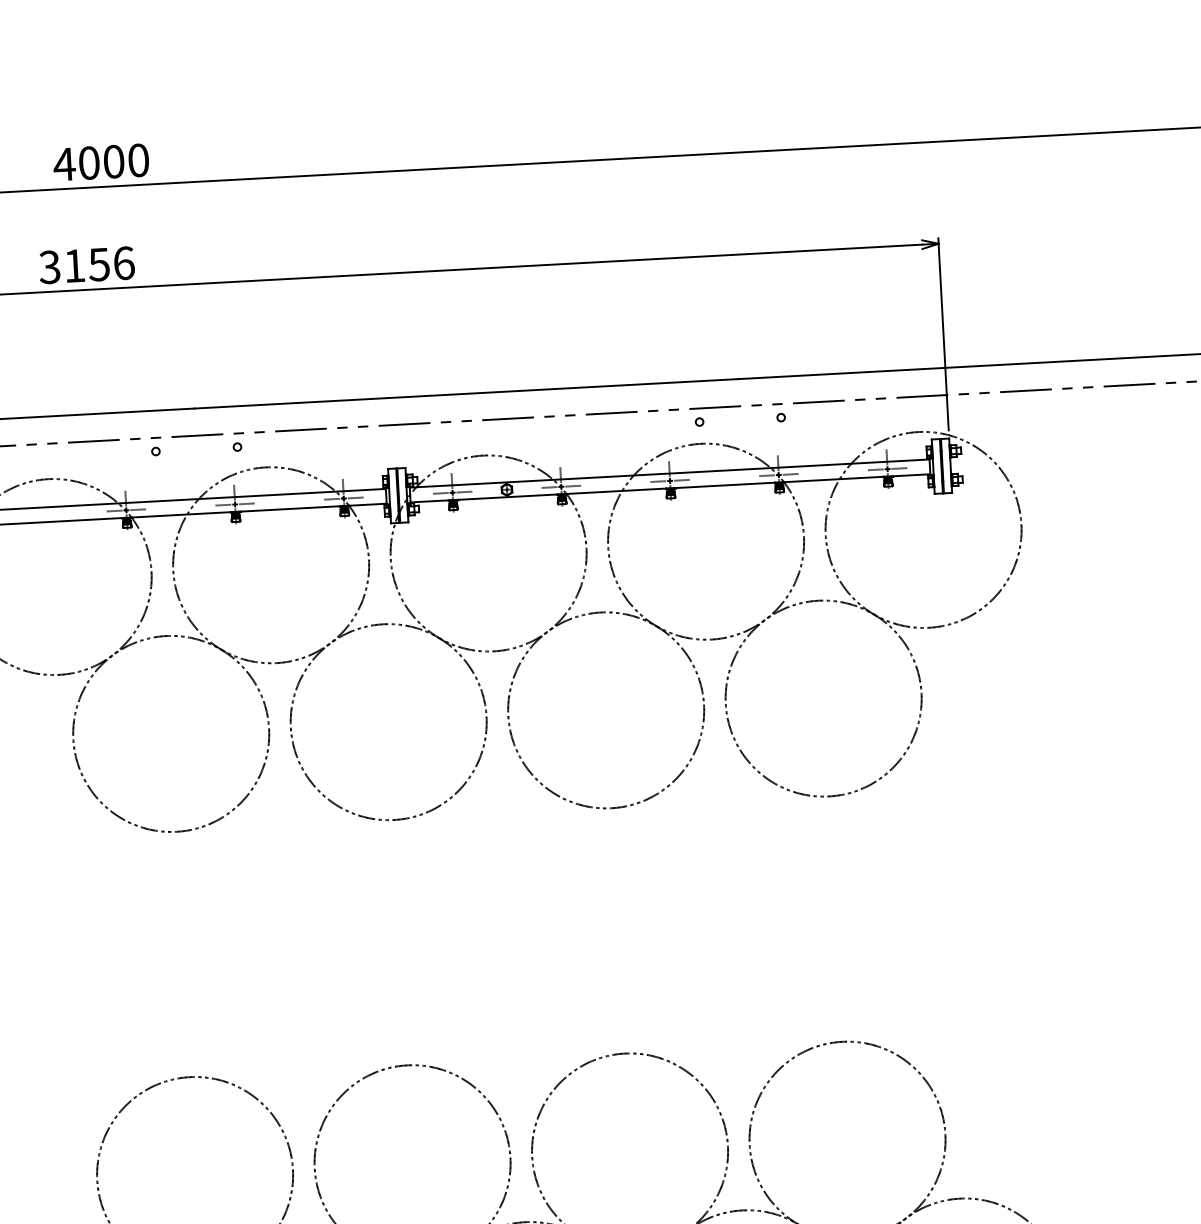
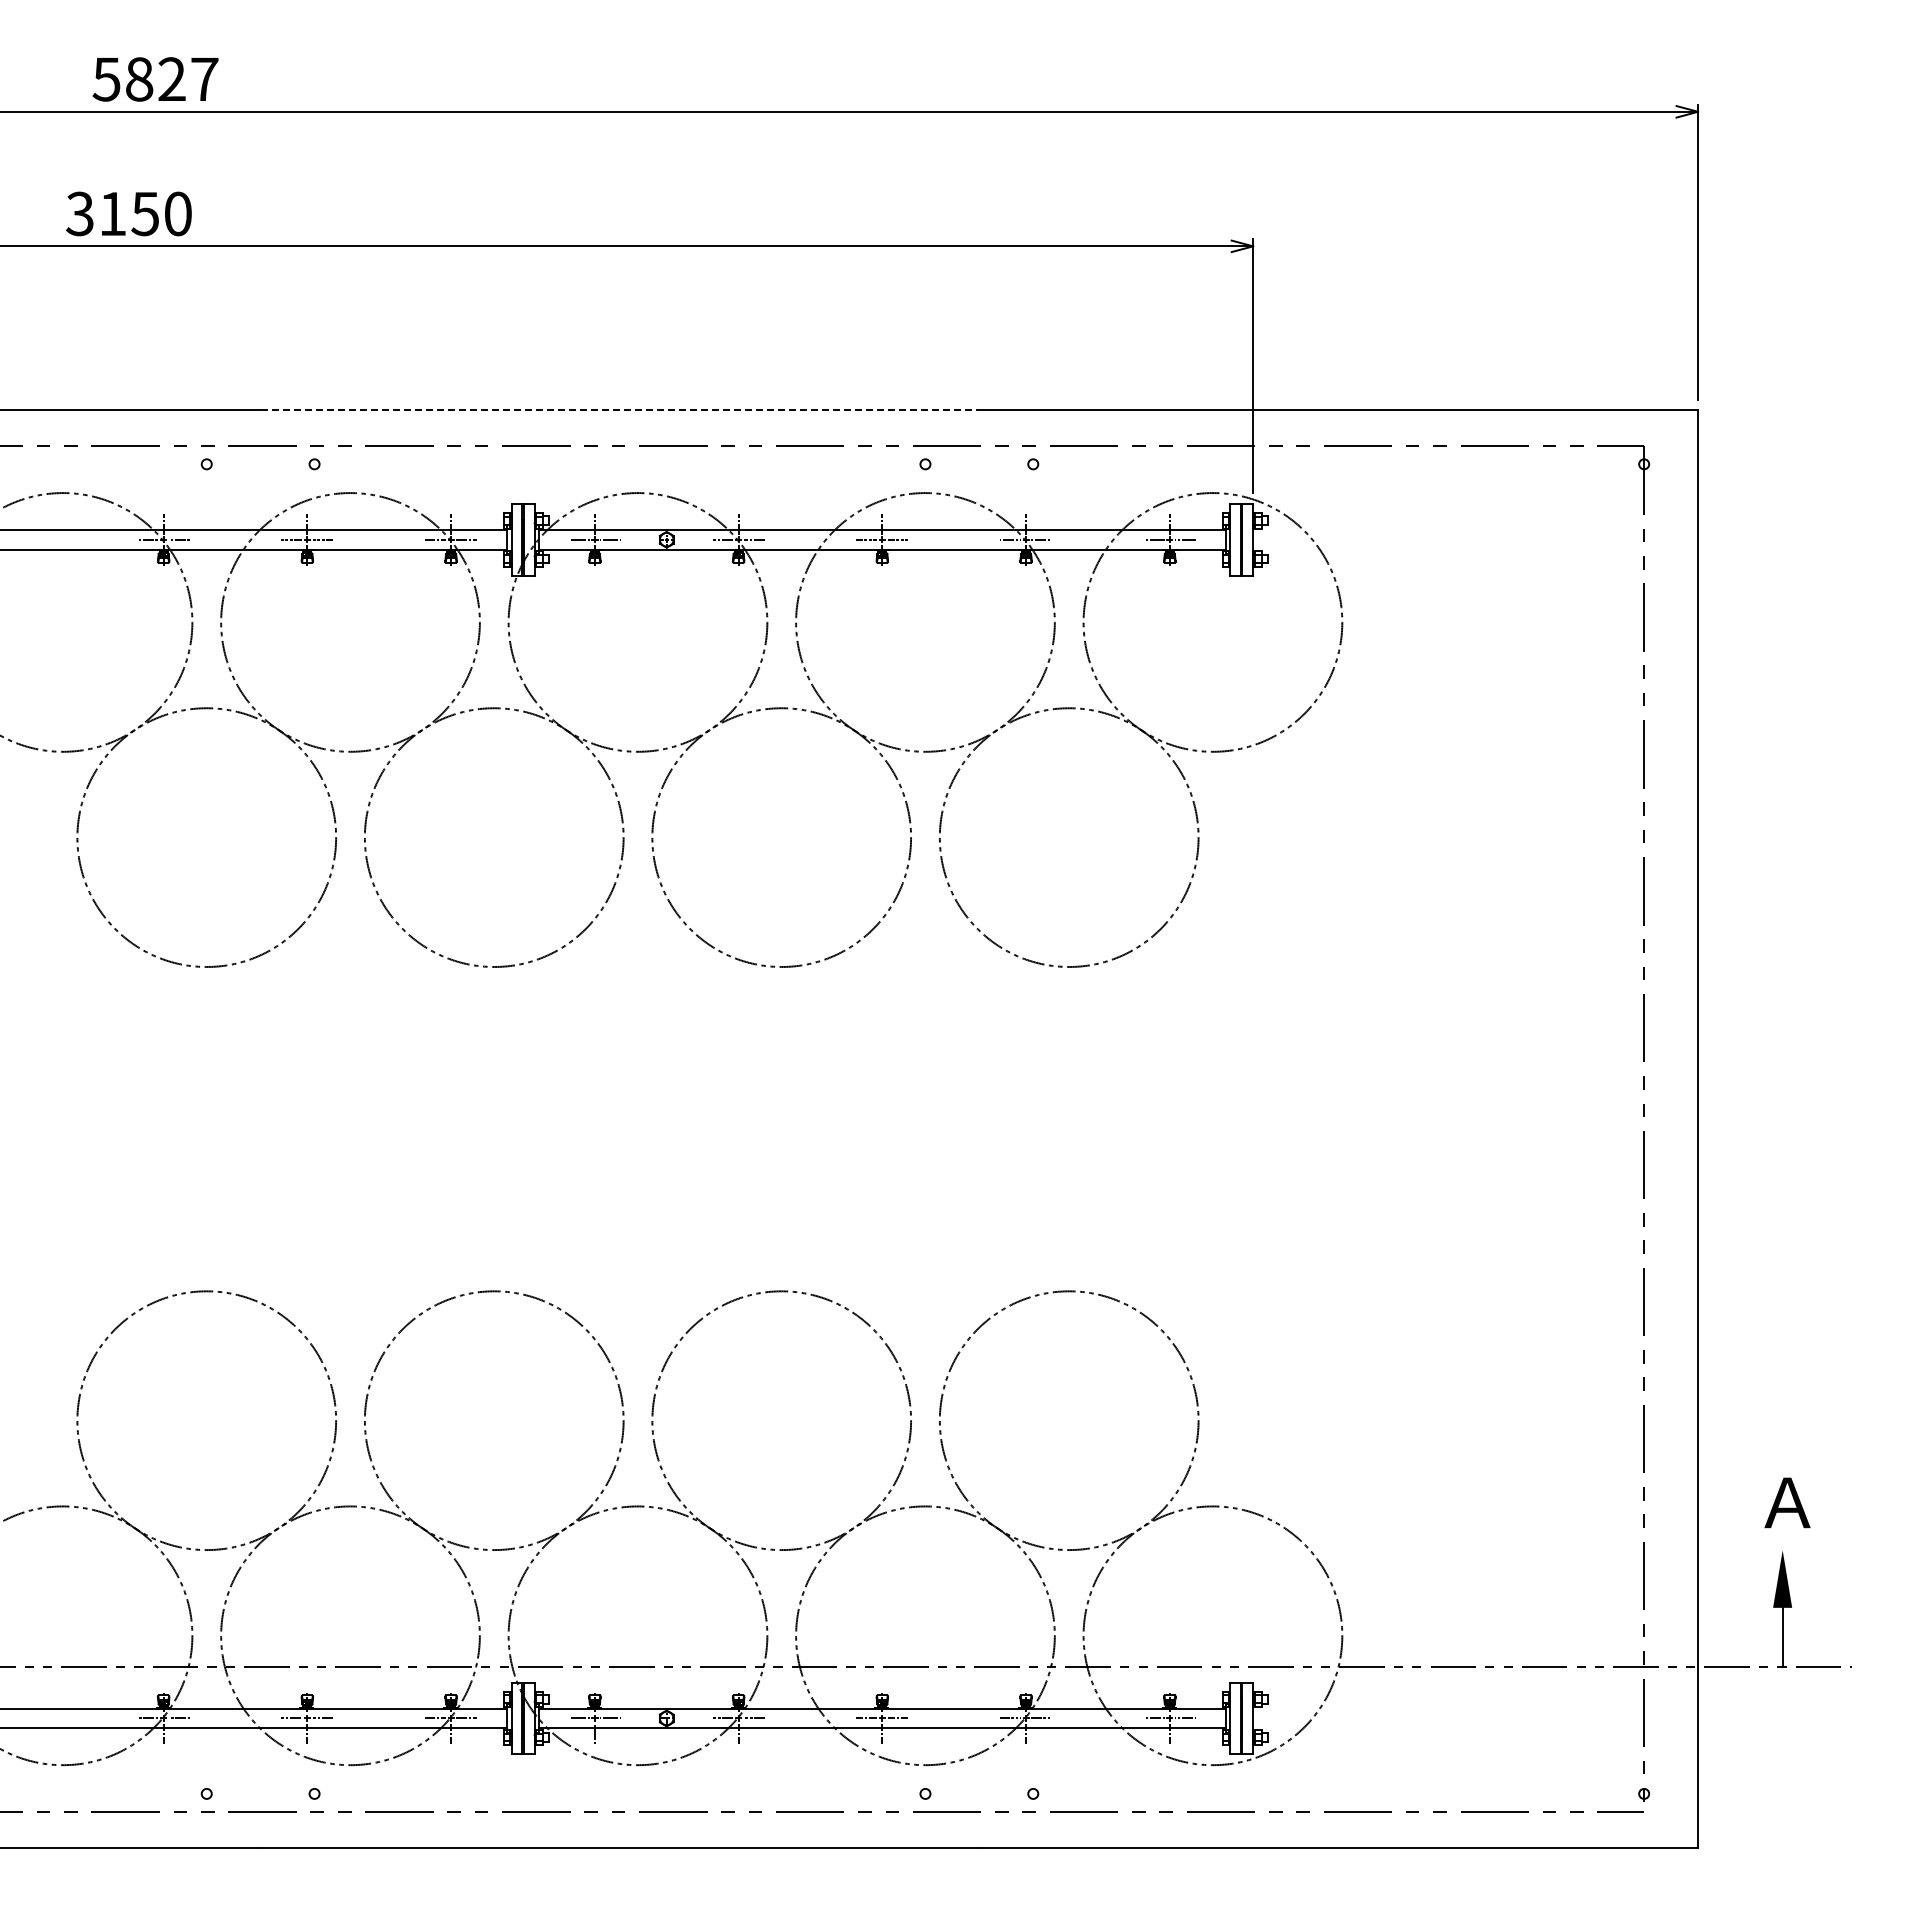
text: (100, 162) -> (154, 79), 4000 -> 5827
text: (124, 262) -> (178, 213), 3156 -> 3150
line: (466, 393) -> (620, 410), solid -> dashed

